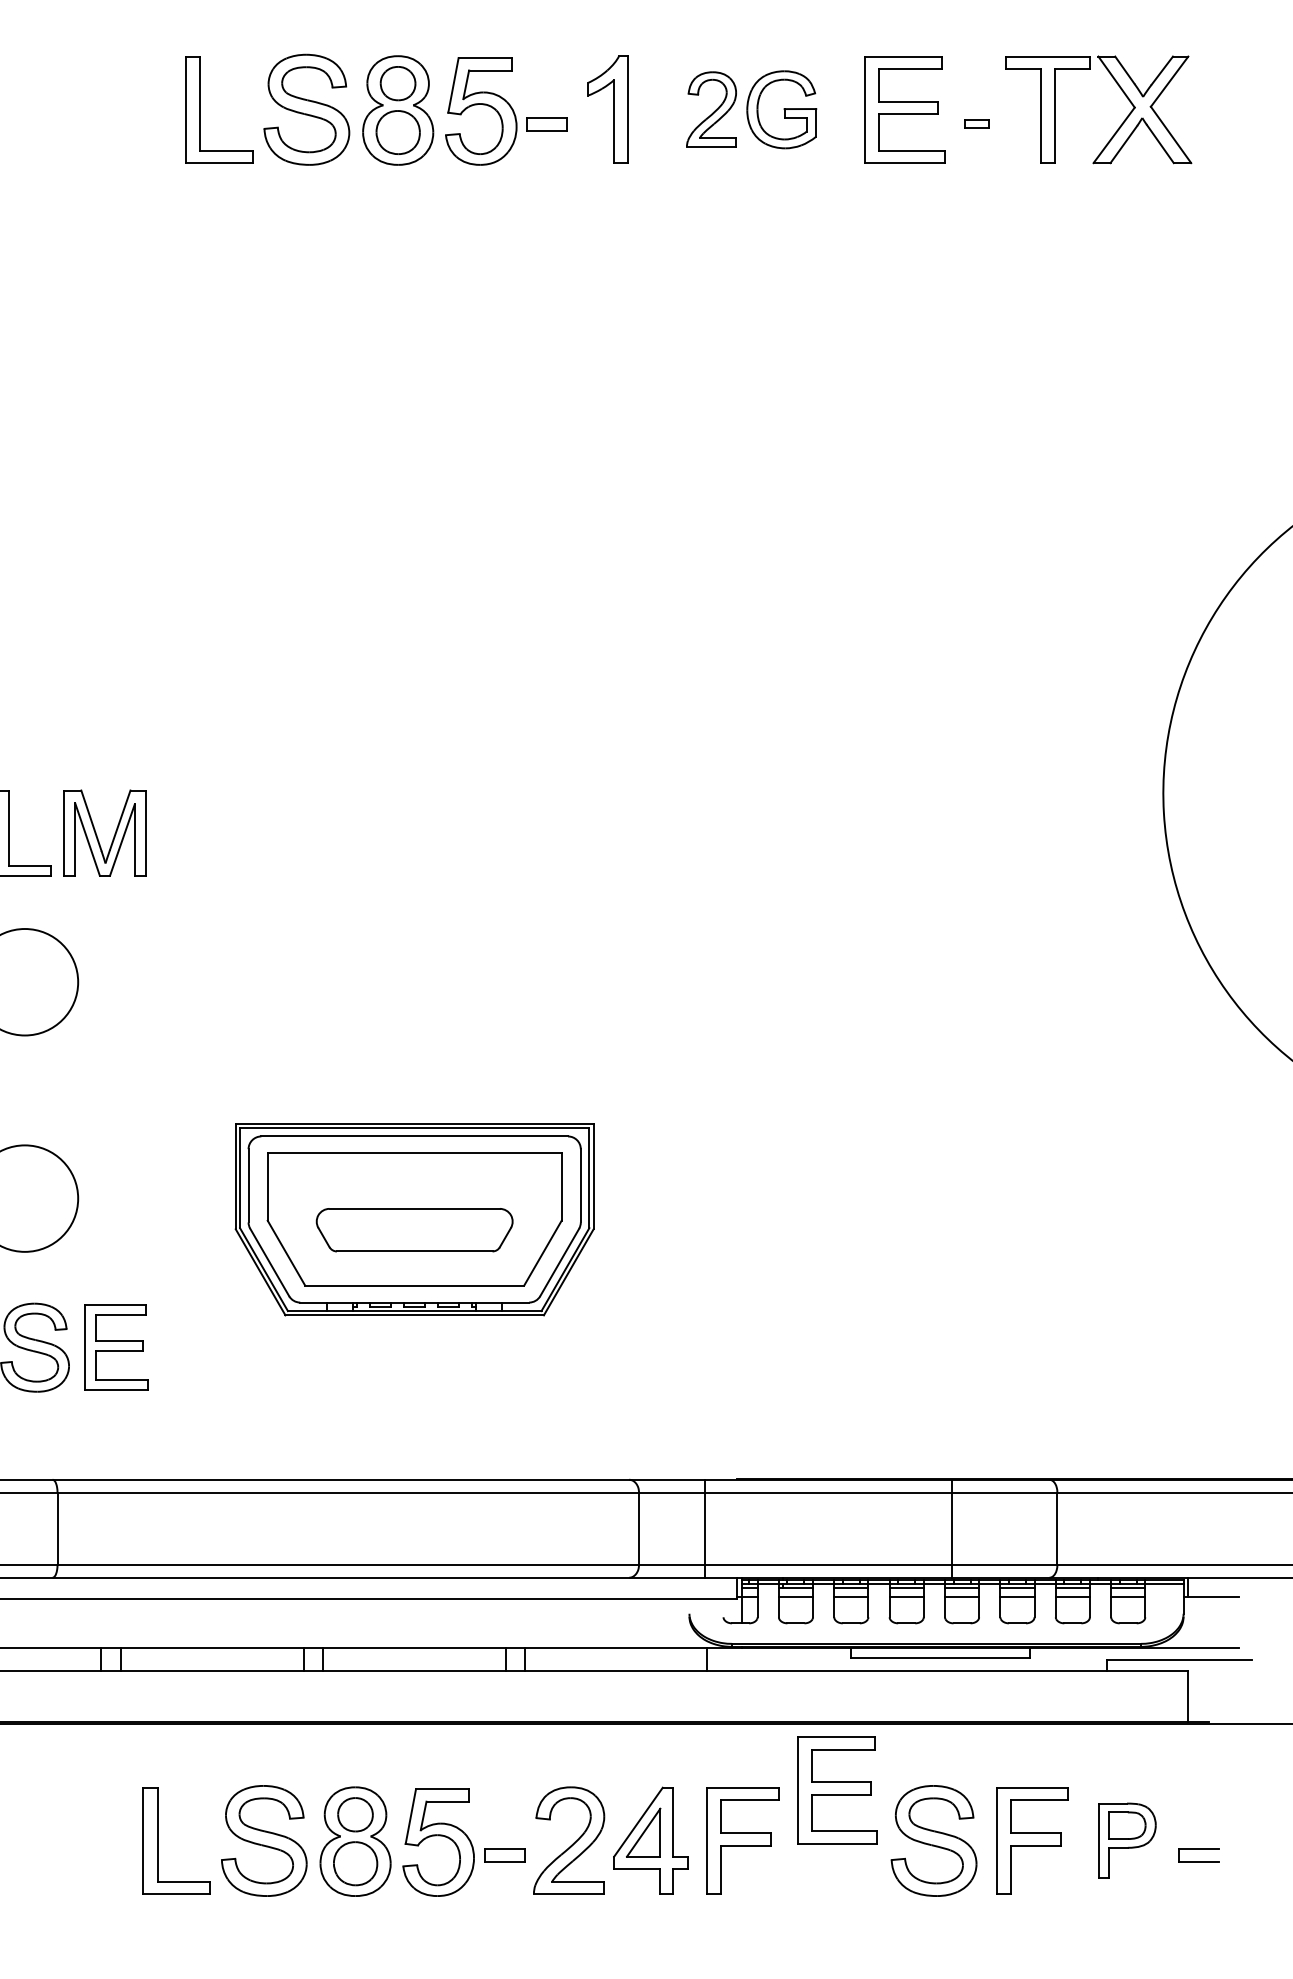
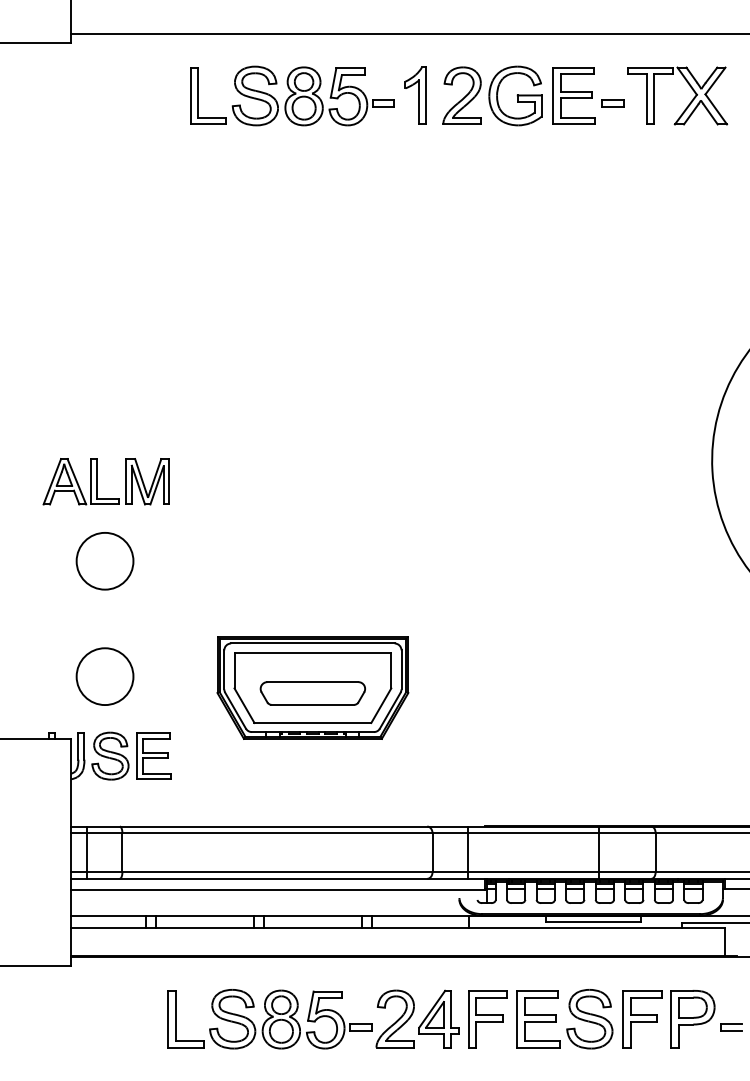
part: (751, 108) -> (492, 95), size x1.43
part: (976, 123) -> (612, 103), size x1.67
part: (837, 1790) -> (538, 1019), moved
part: (1126, 1839) -> (692, 1018), size x1.43

